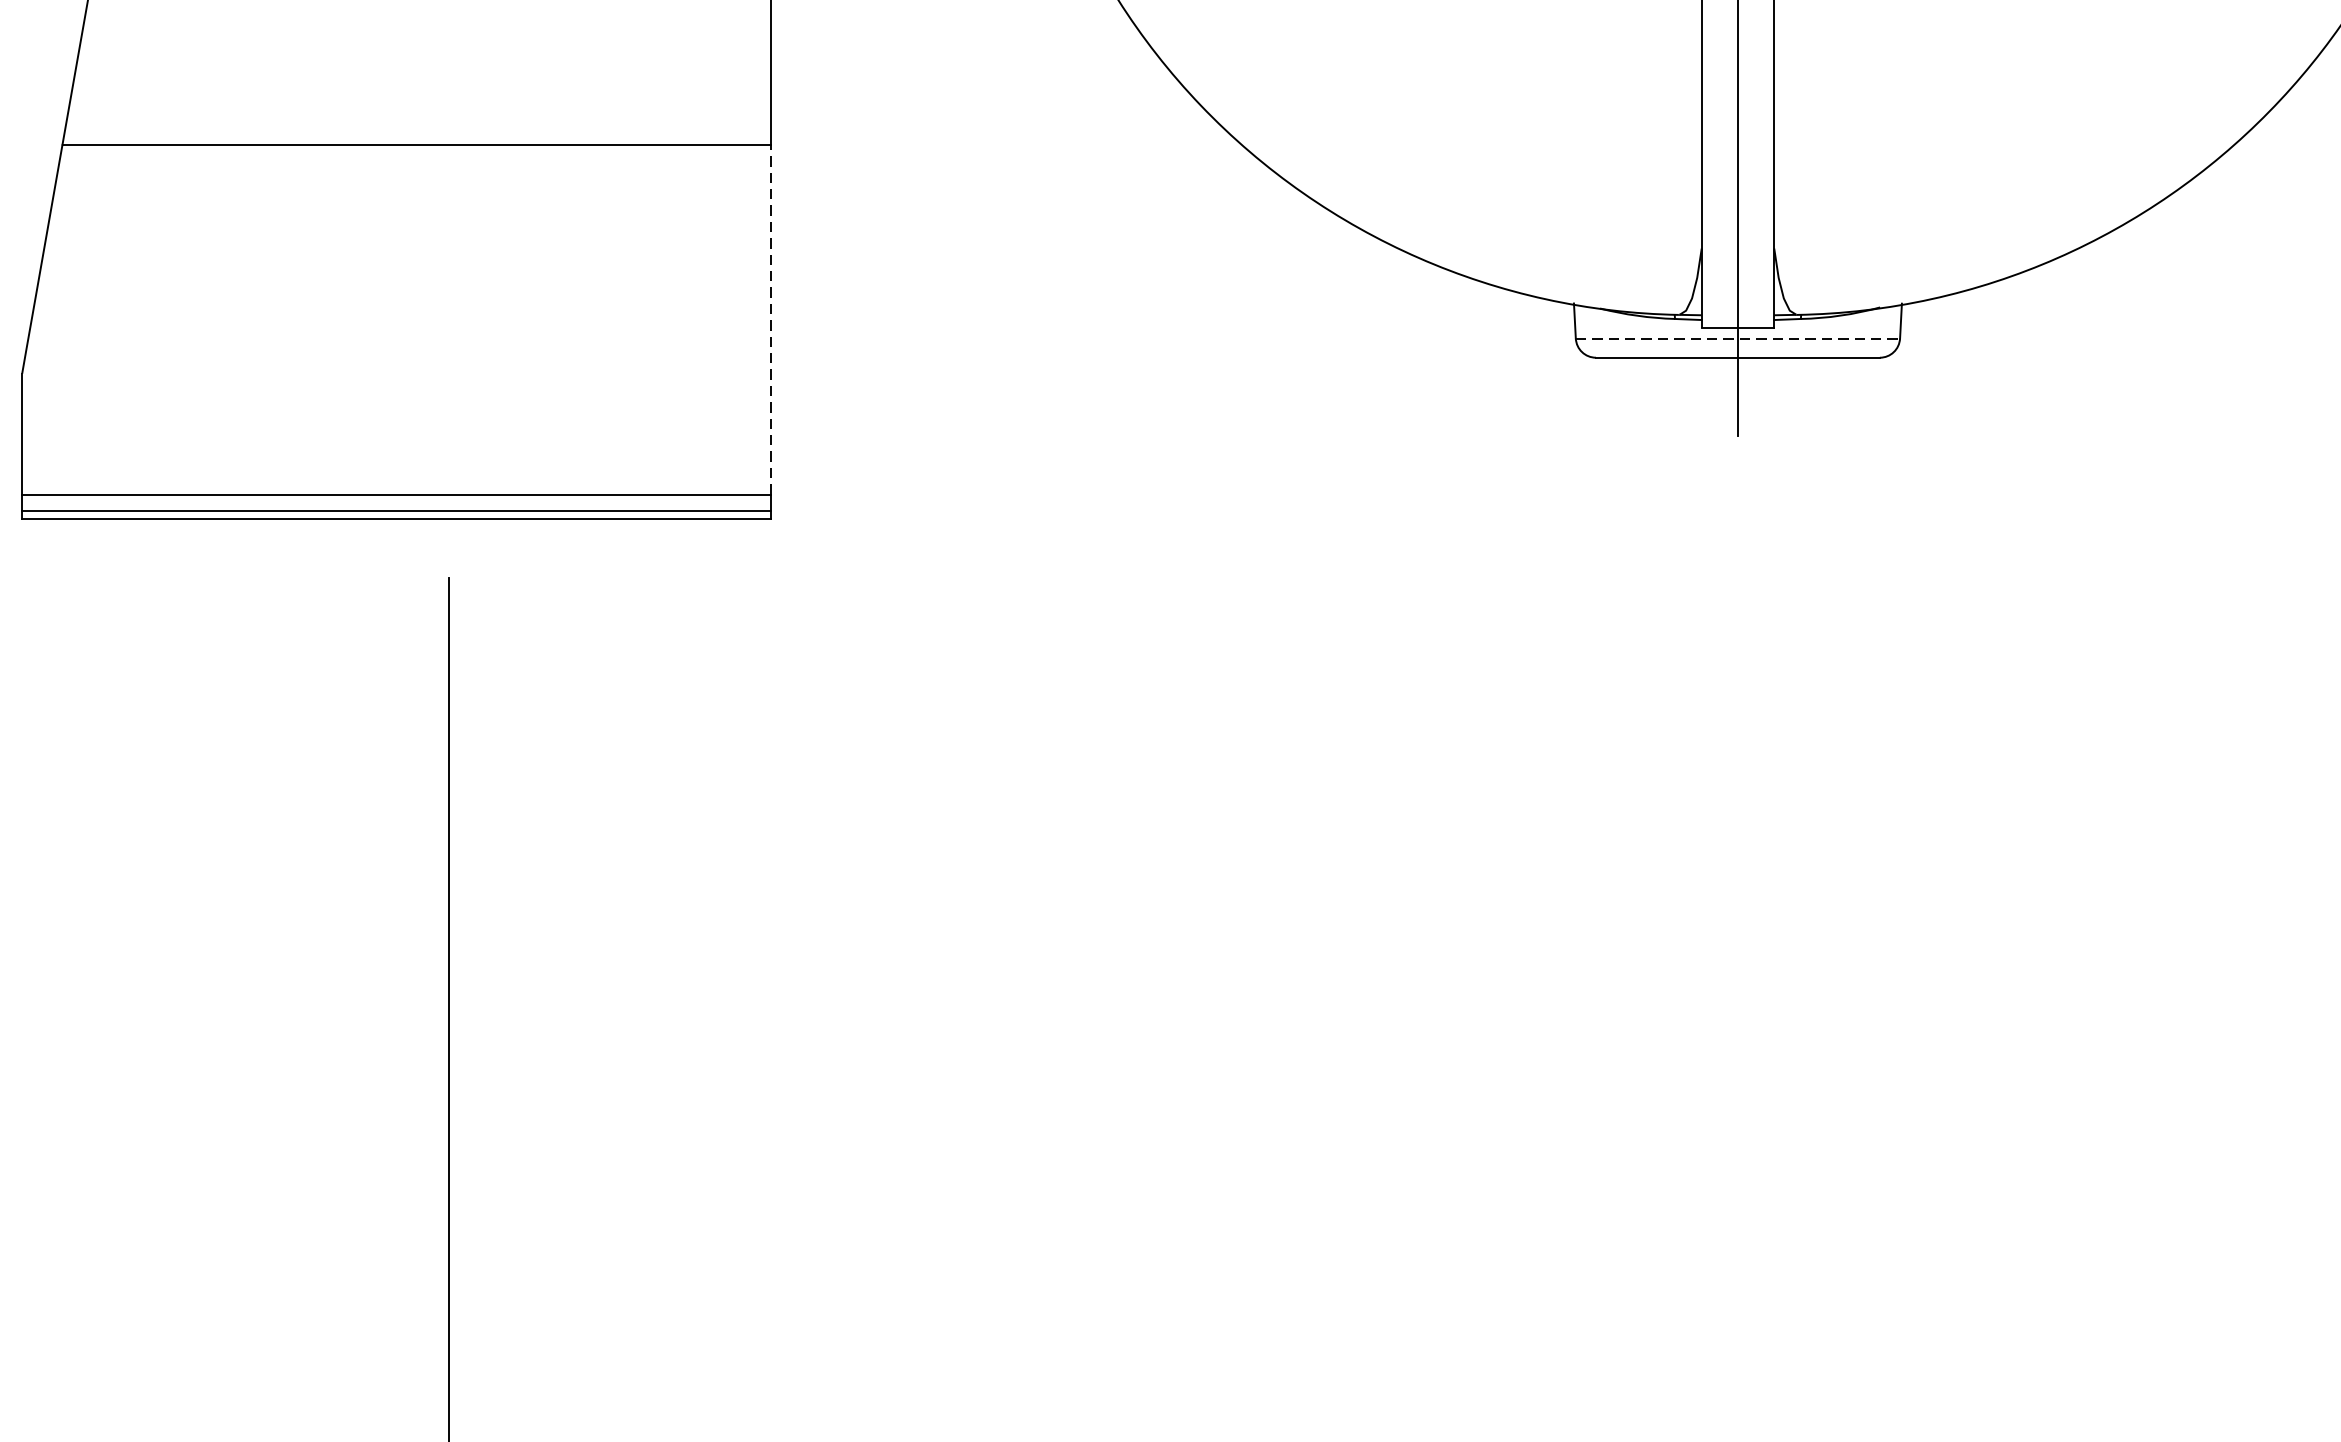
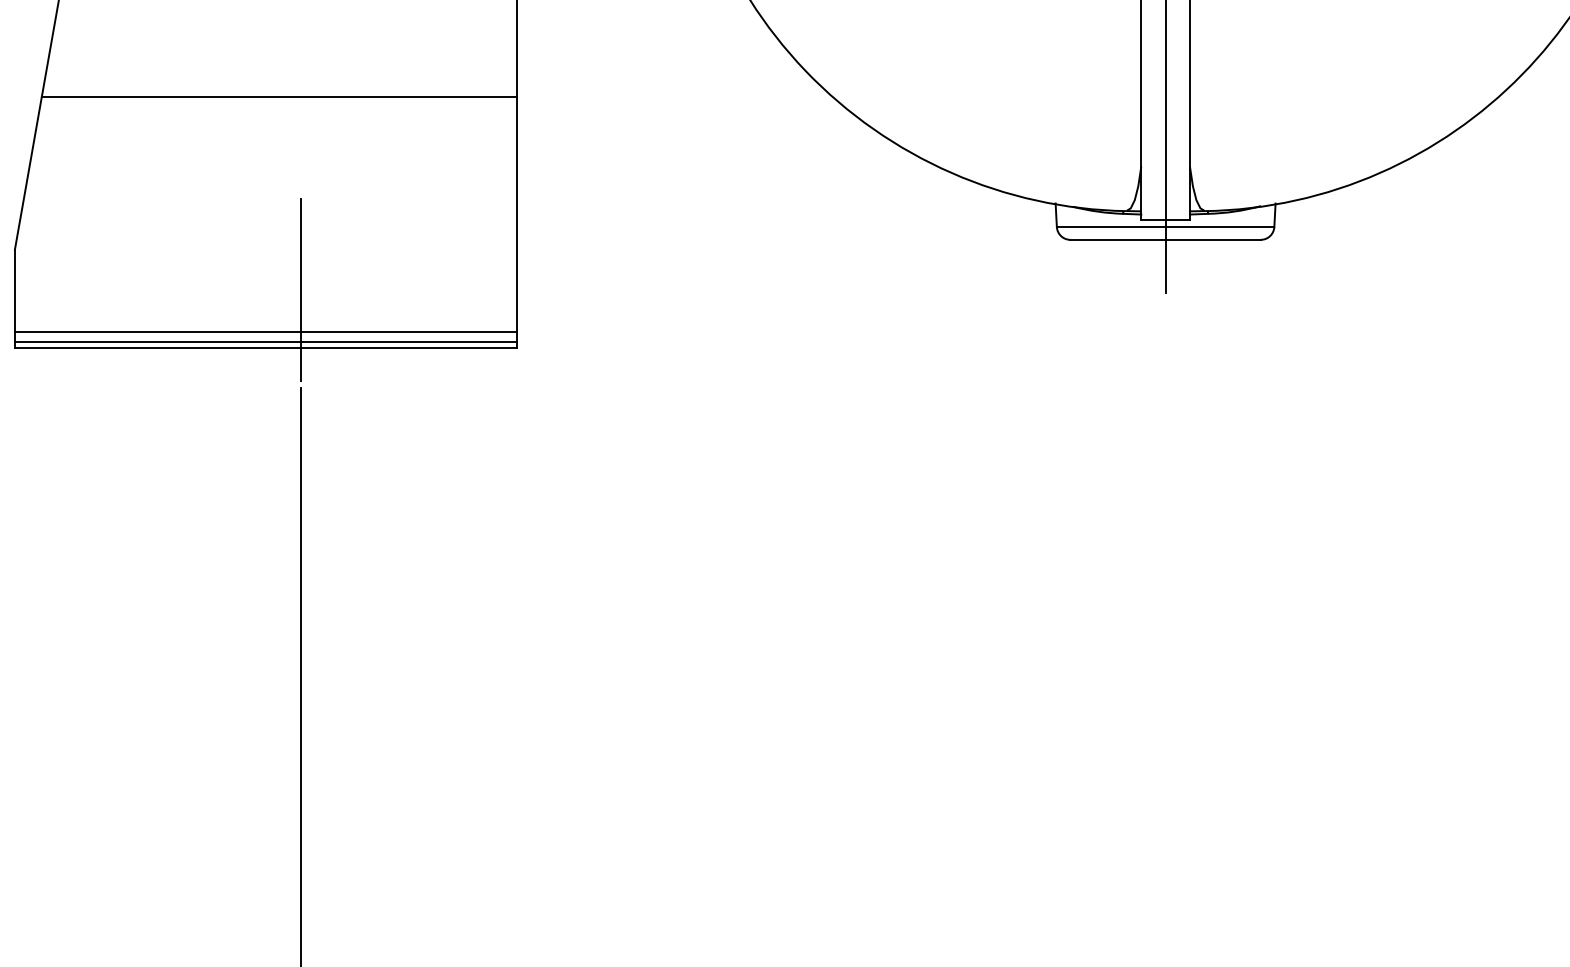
line: (771, 318) -> (517, 213), dashed -> solid
line: (1737, 339) -> (1165, 227), dashed -> solid
line: (449, 433) -> (301, 290), added

